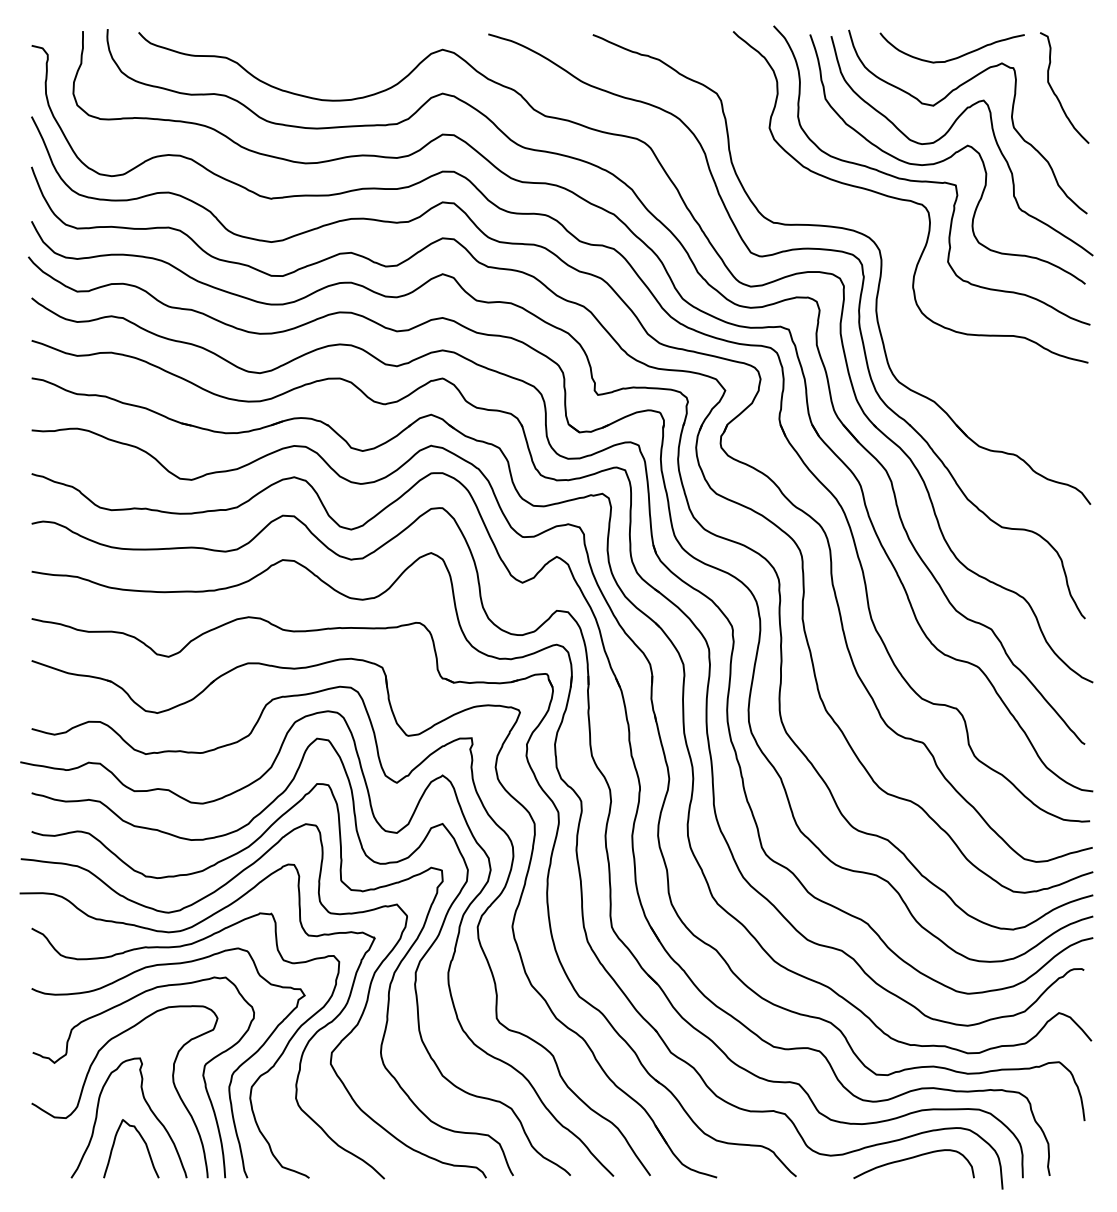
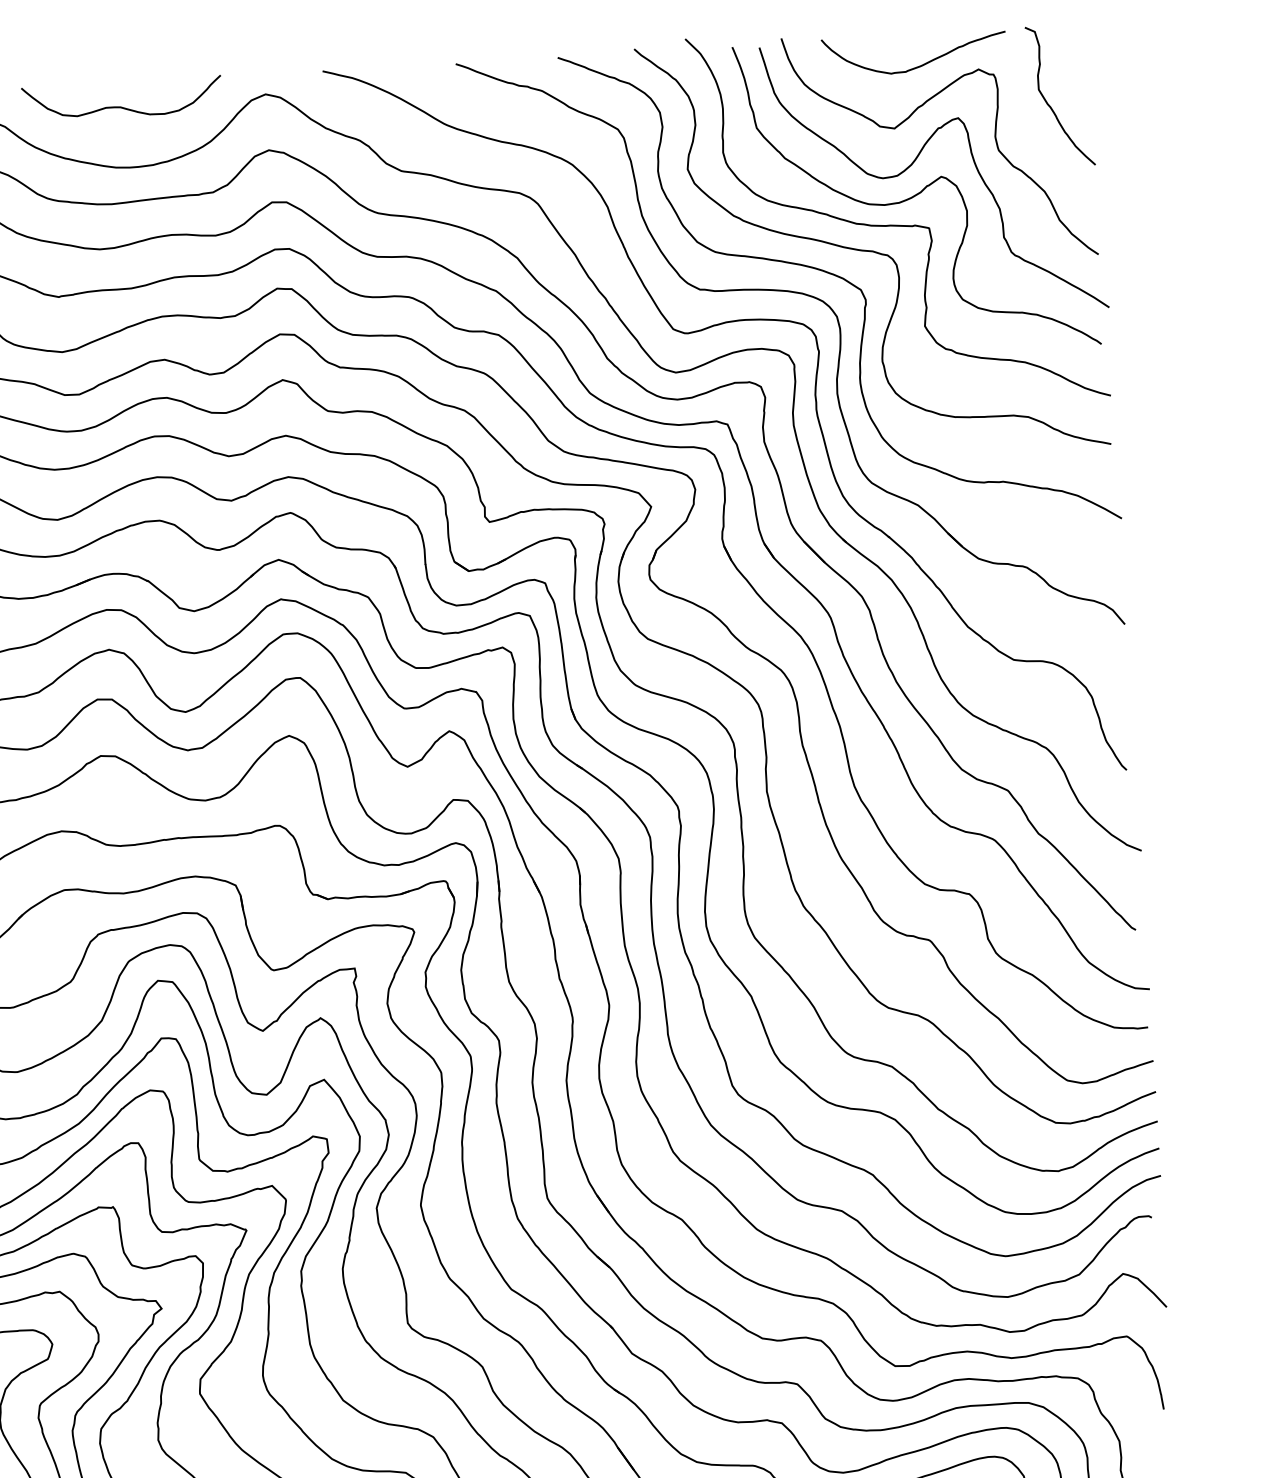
curve: (329, 52) -> (121, 106), added
curve: (886, 222) -> (843, 280), added

